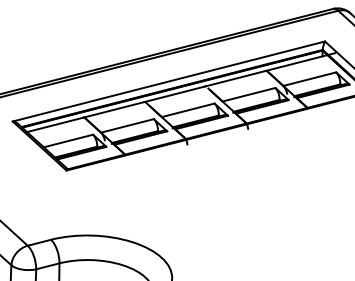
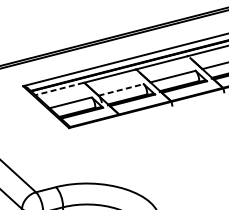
line: (54, 124) -> (58, 88), solid -> dashed
line: (127, 125) -> (121, 89), solid -> dashed

